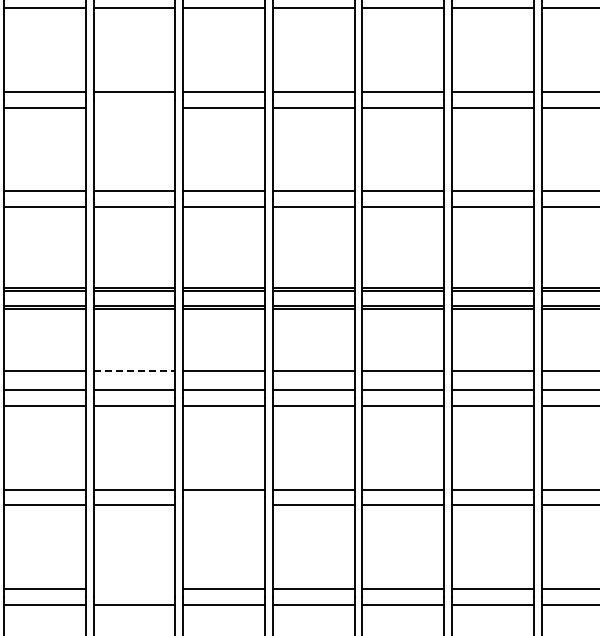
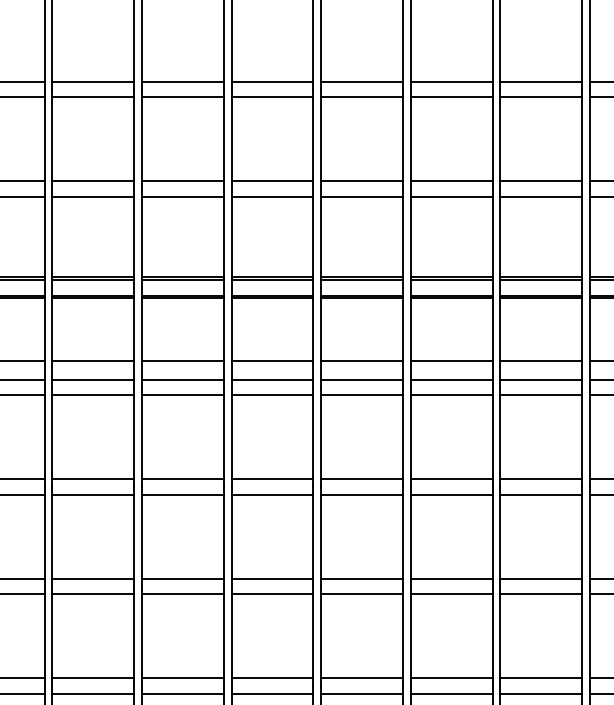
line: (134, 108) -> (93, 97), added
line: (134, 371) -> (93, 360), dashed -> solid
line: (223, 505) -> (182, 494), added
line: (134, 589) -> (93, 578), added

